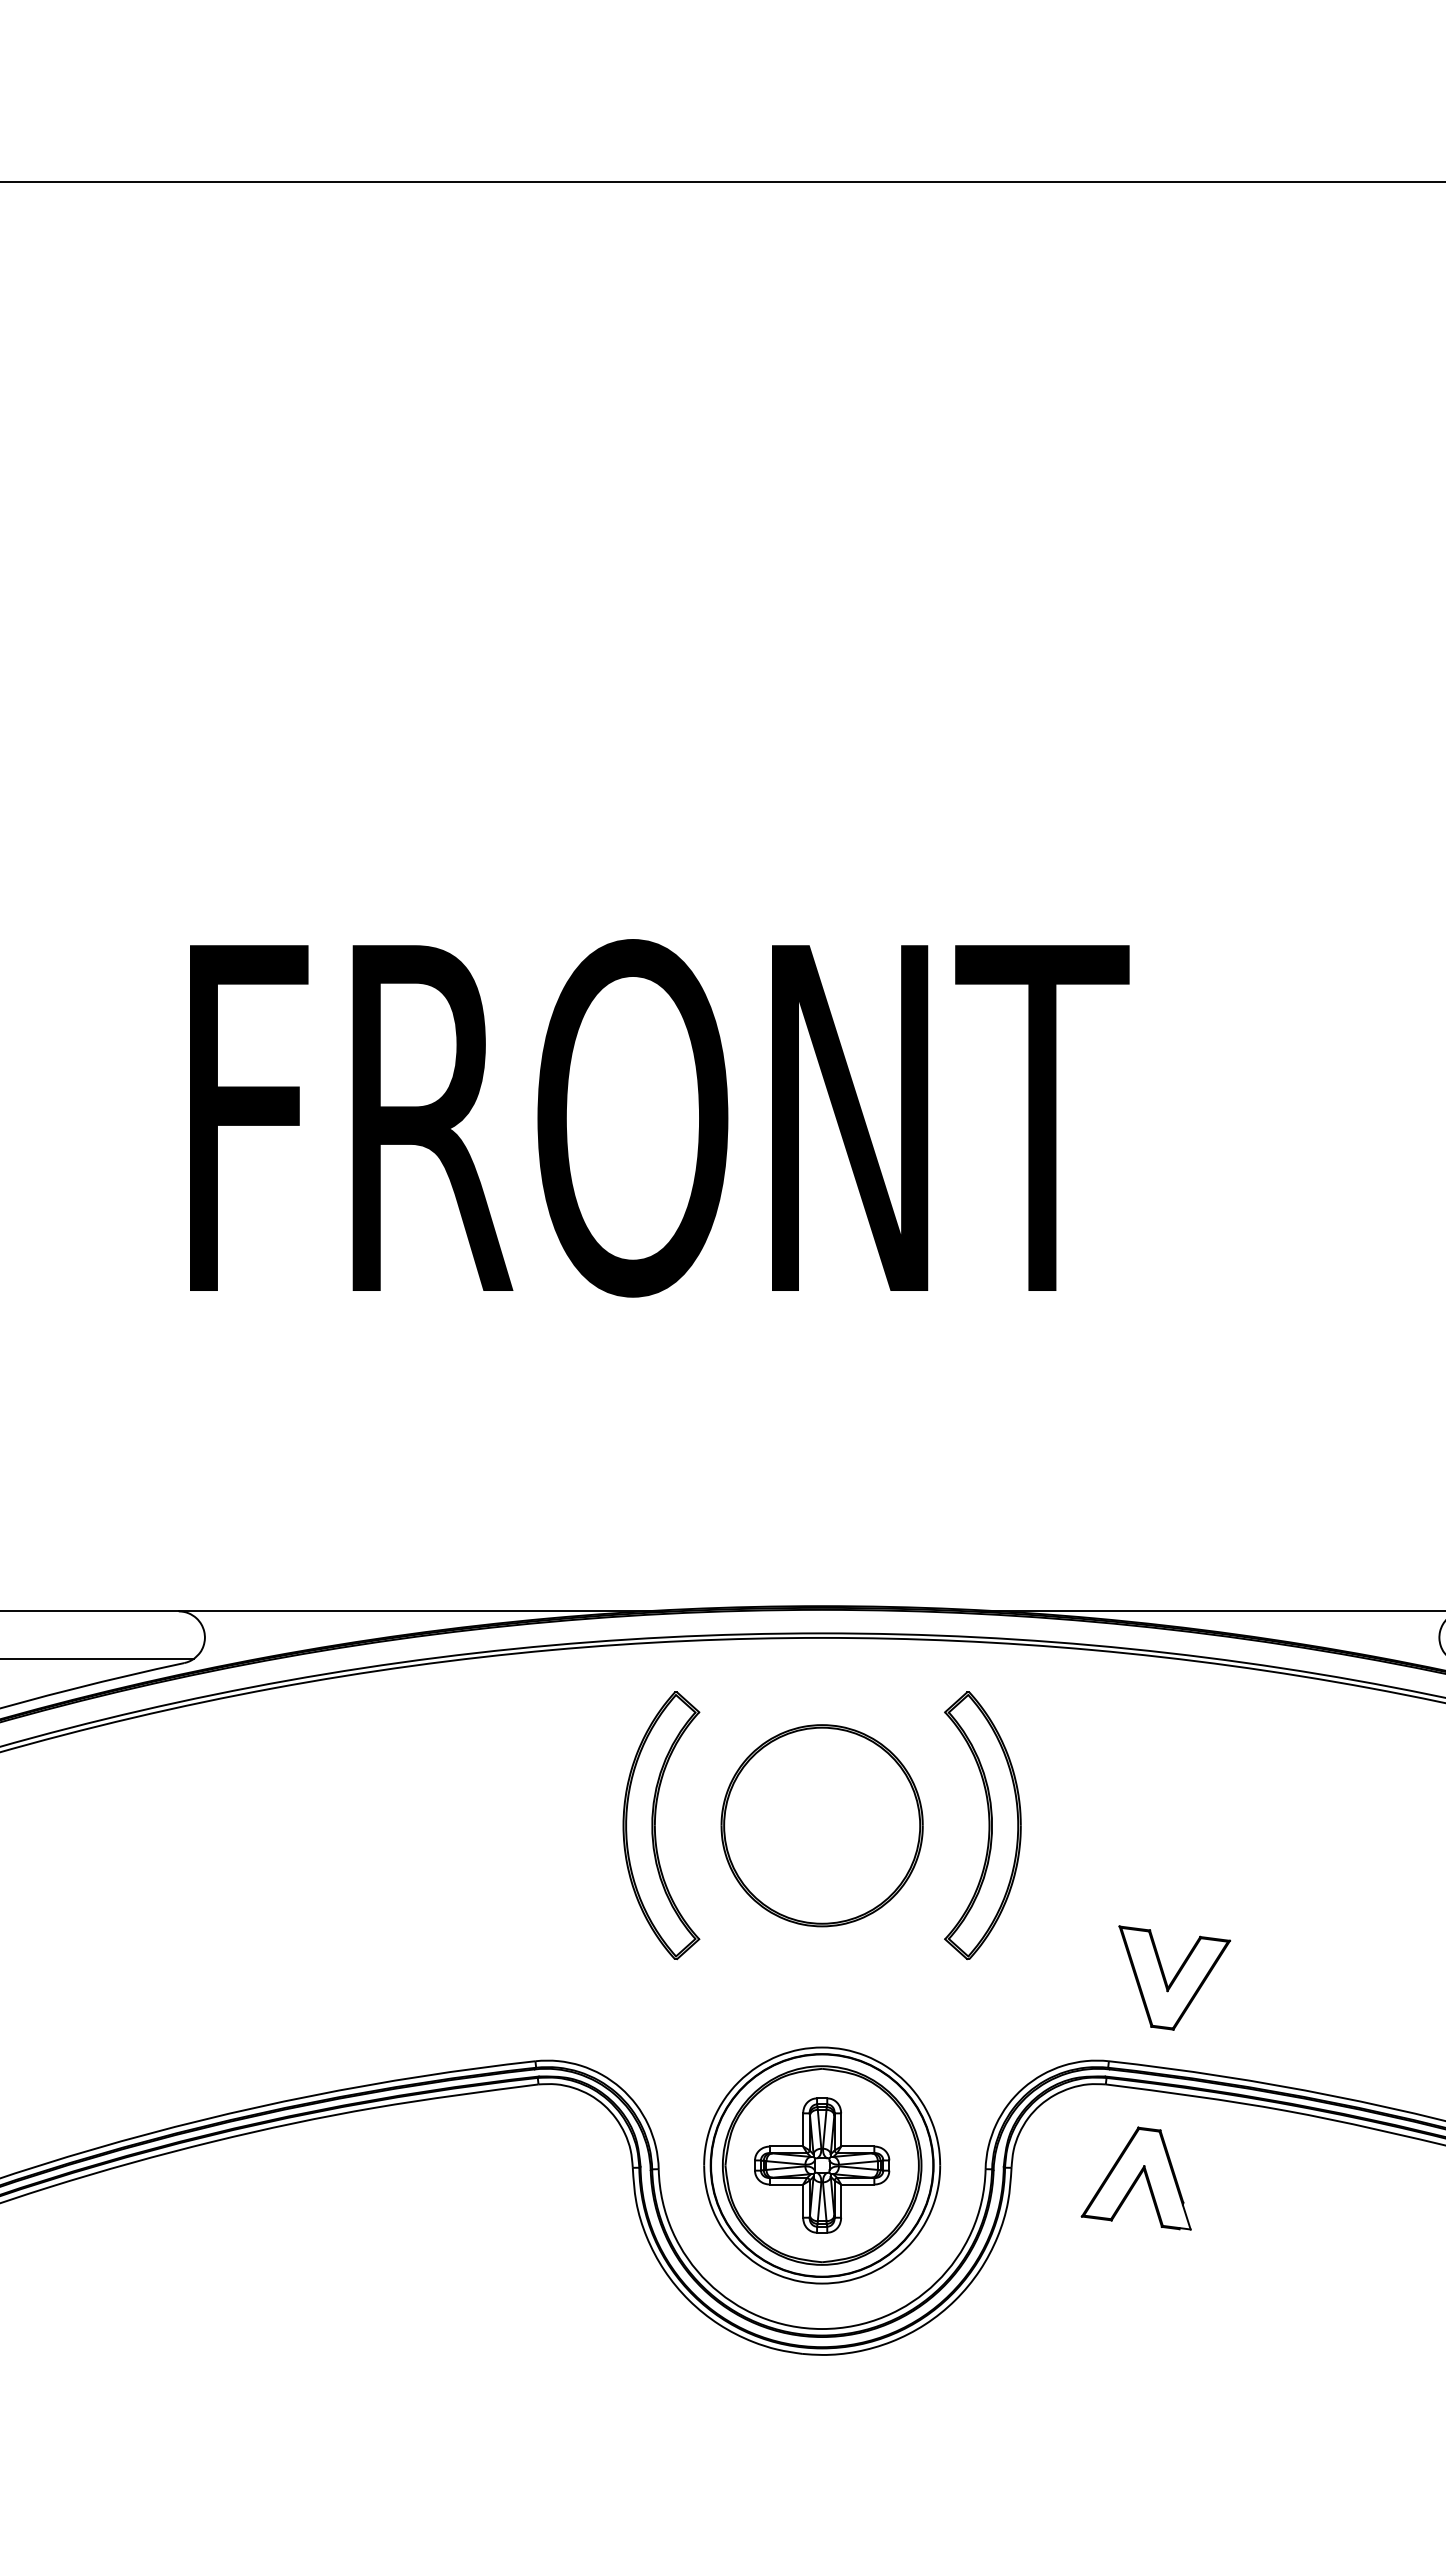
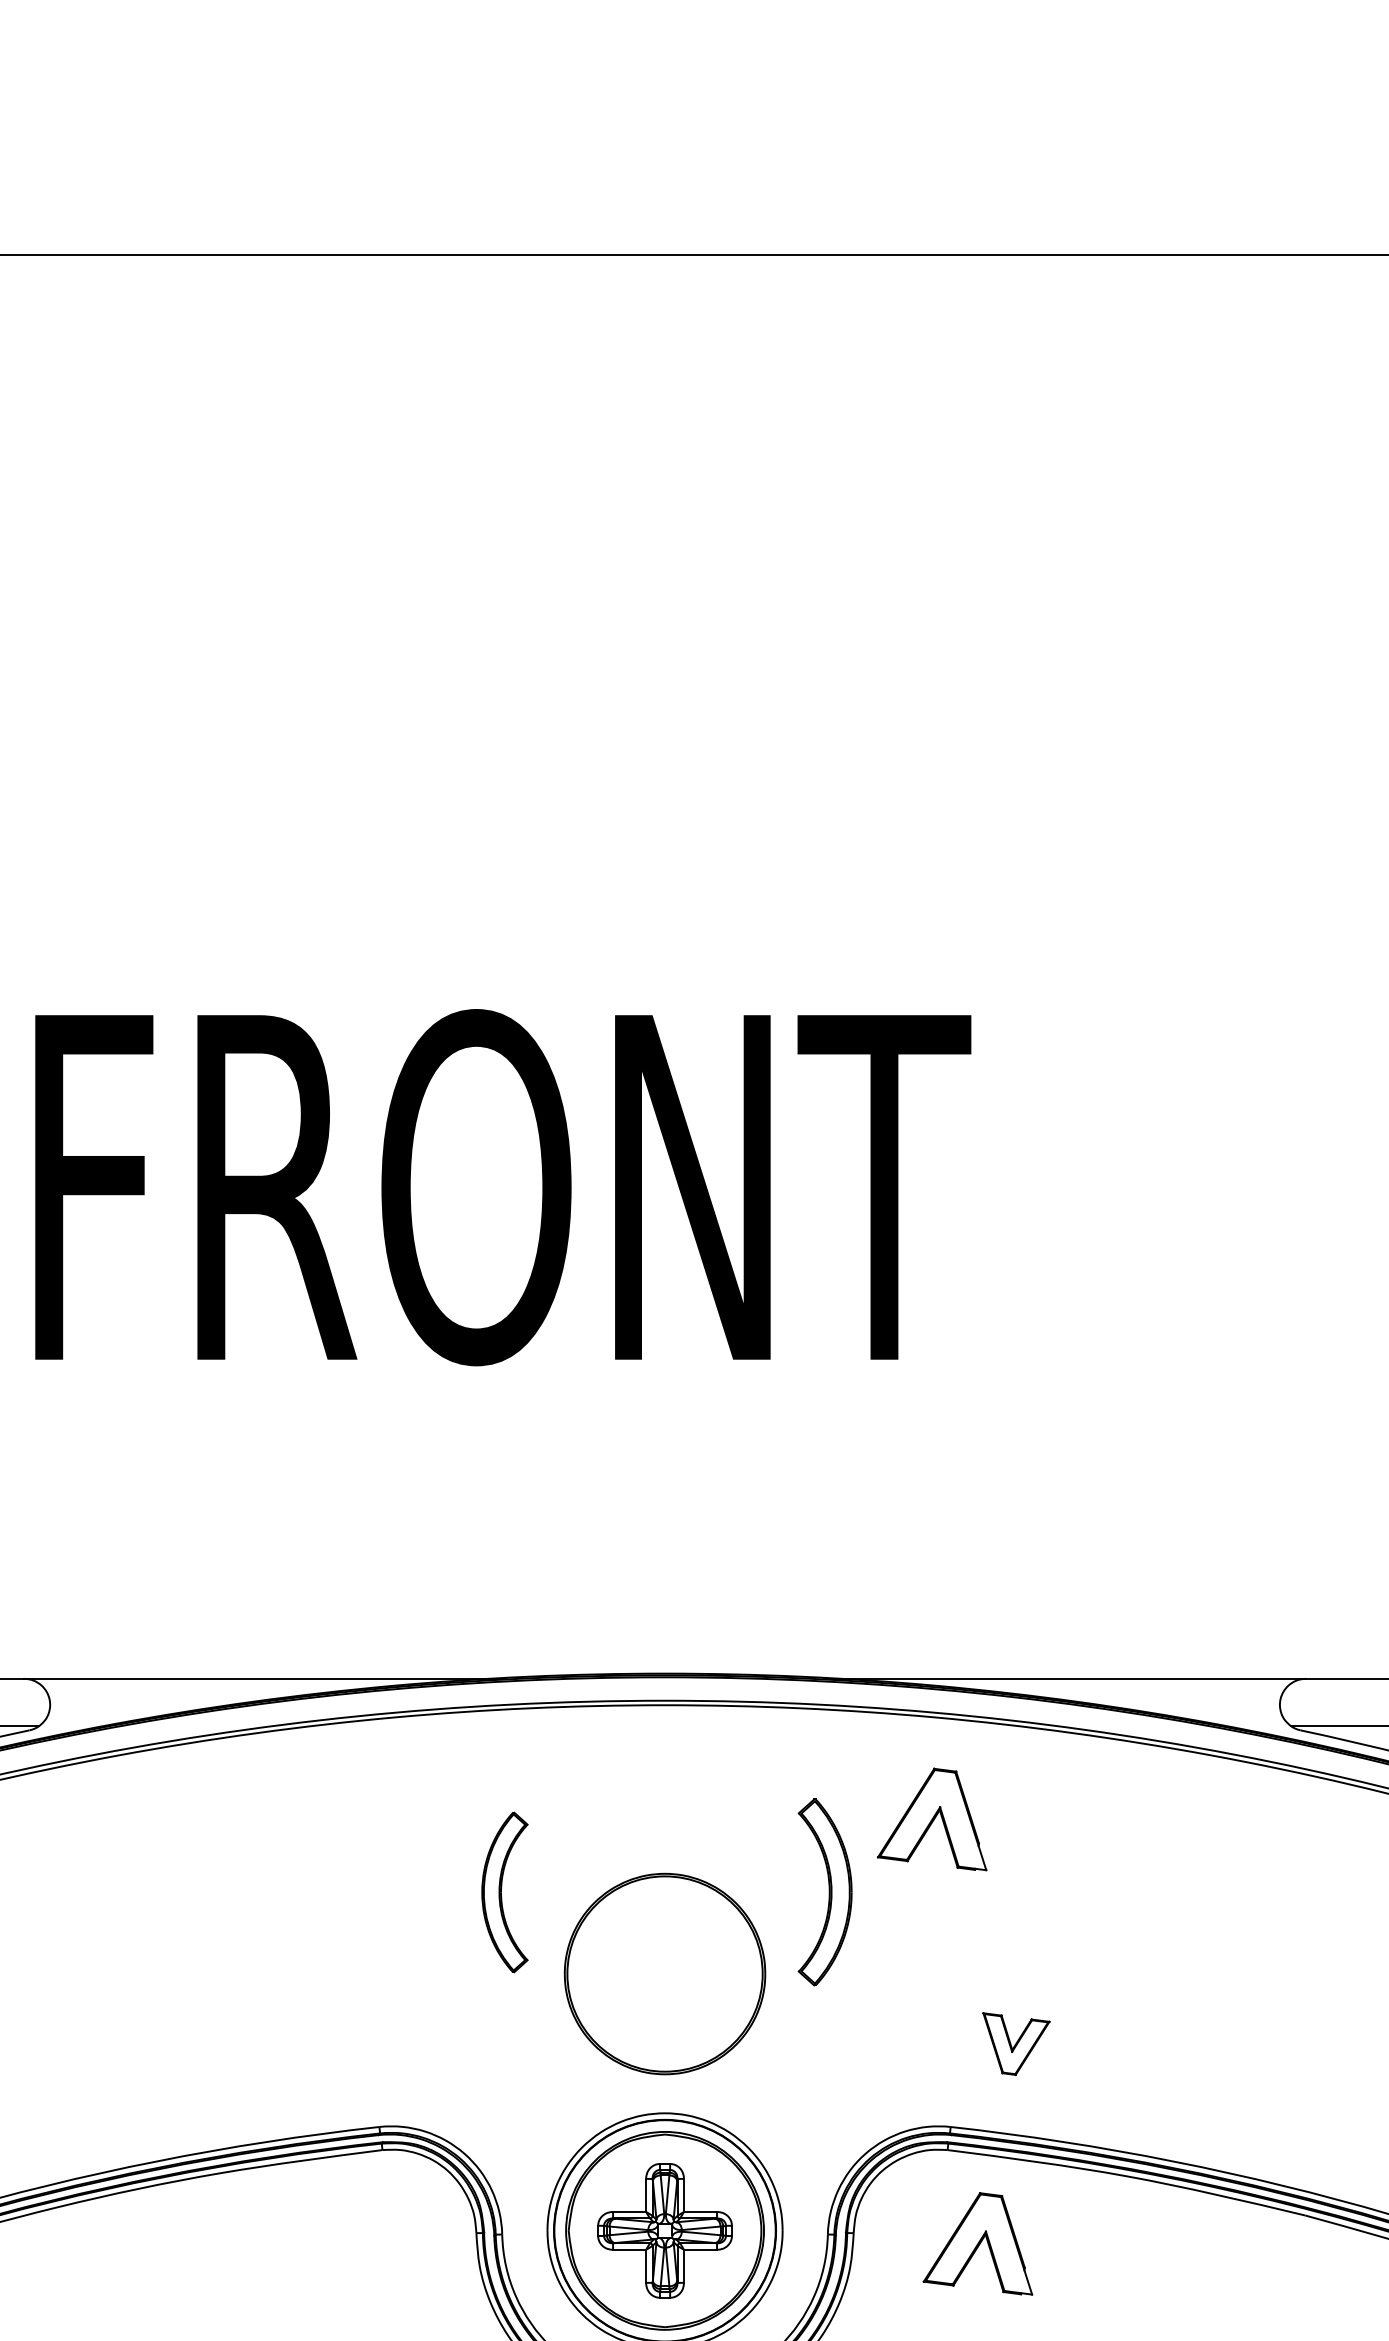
part: (1089, 1752) -> (931, 1819), added
part: (661, 1825) -> (504, 1892), size x0.6
part: (821, 1825) -> (664, 1973), moved
part: (982, 1825) -> (824, 1892), size x0.7
part: (1174, 1977) -> (1016, 2043), size x0.6

